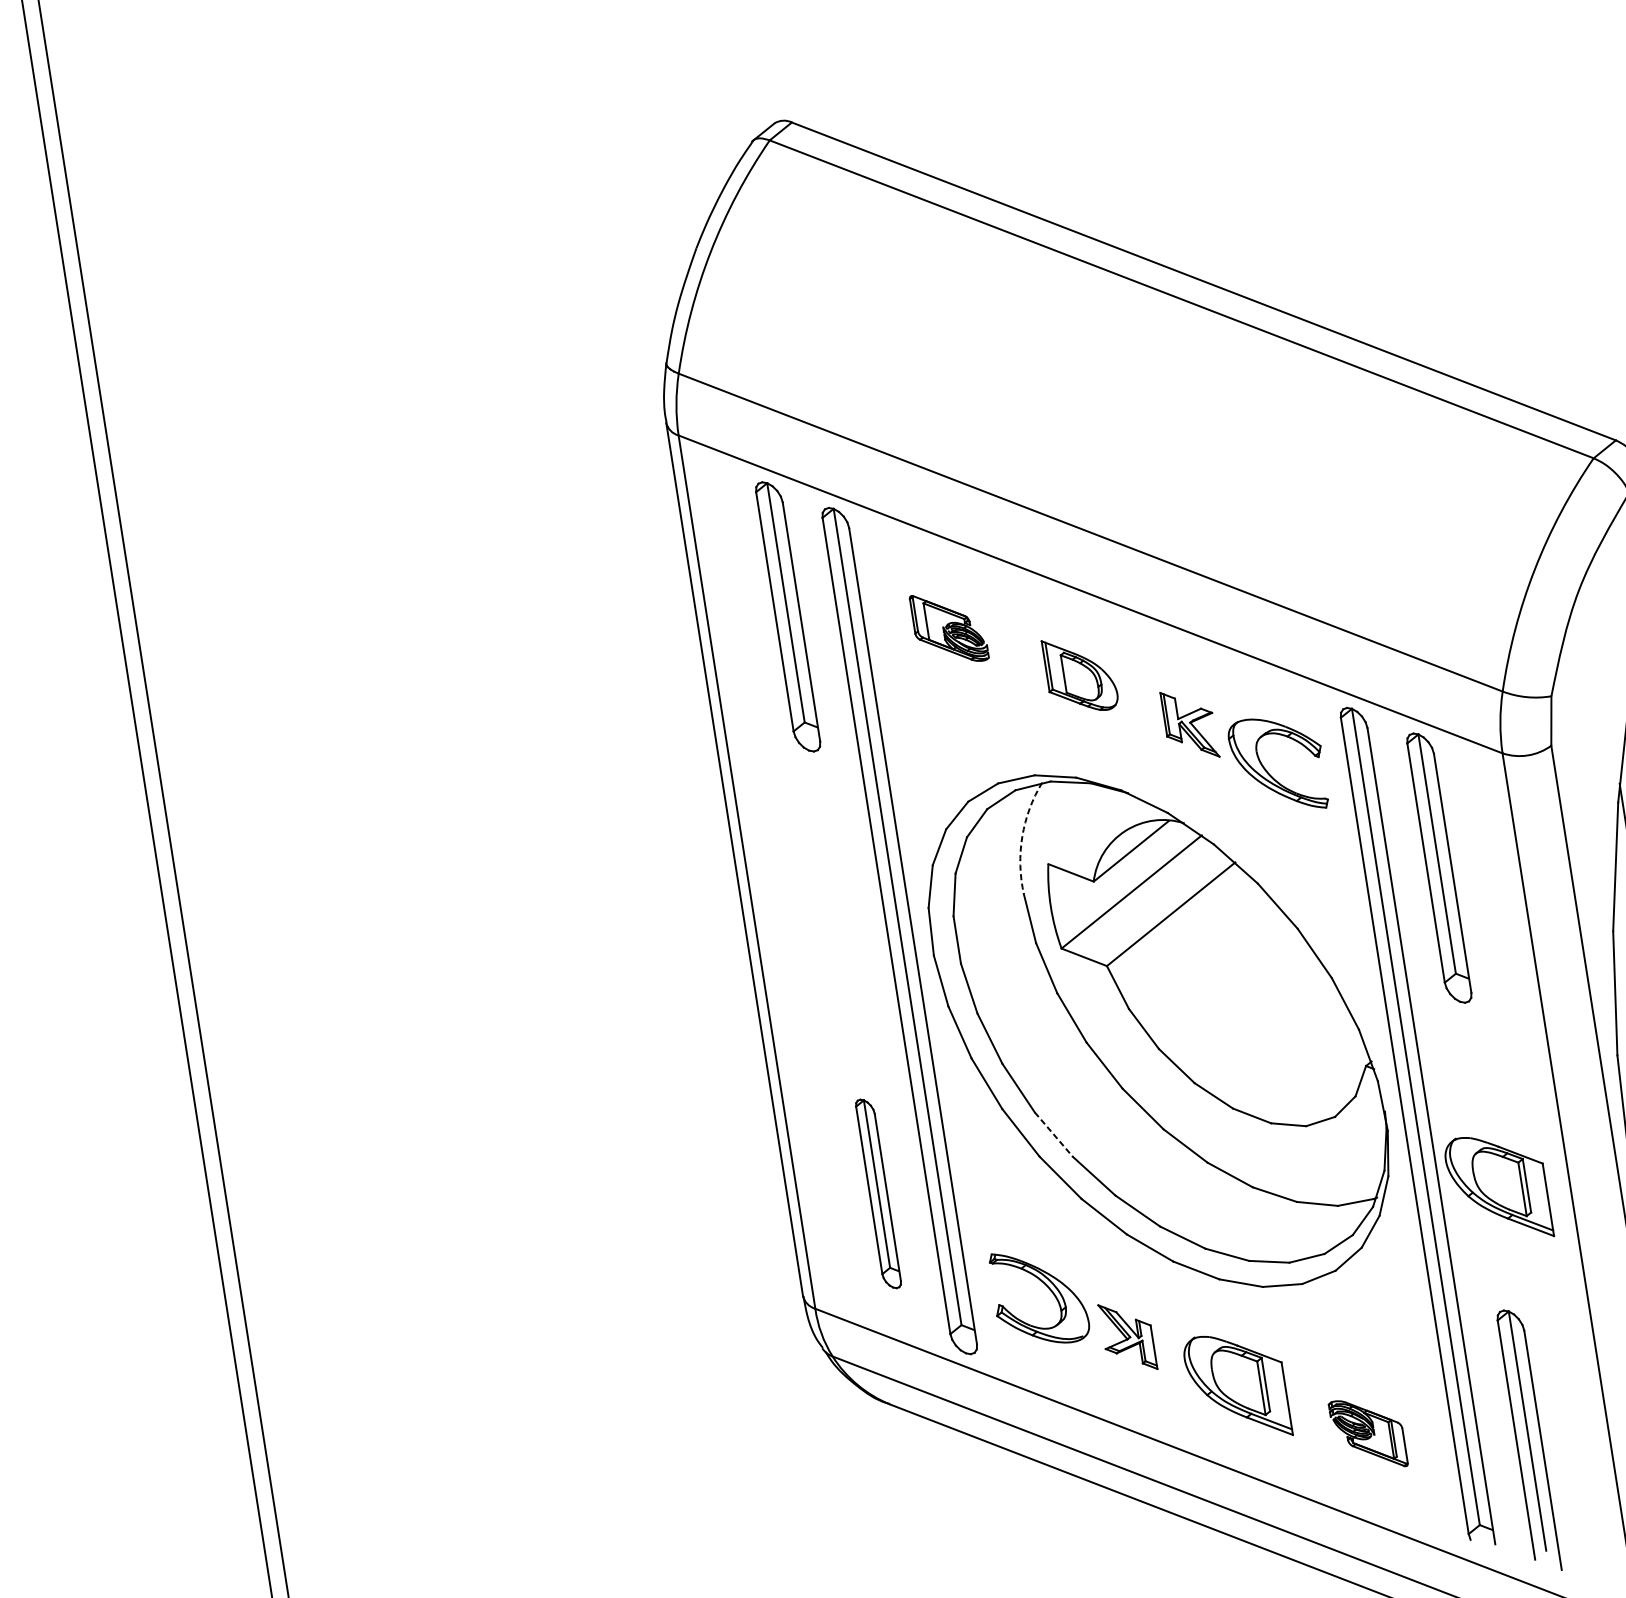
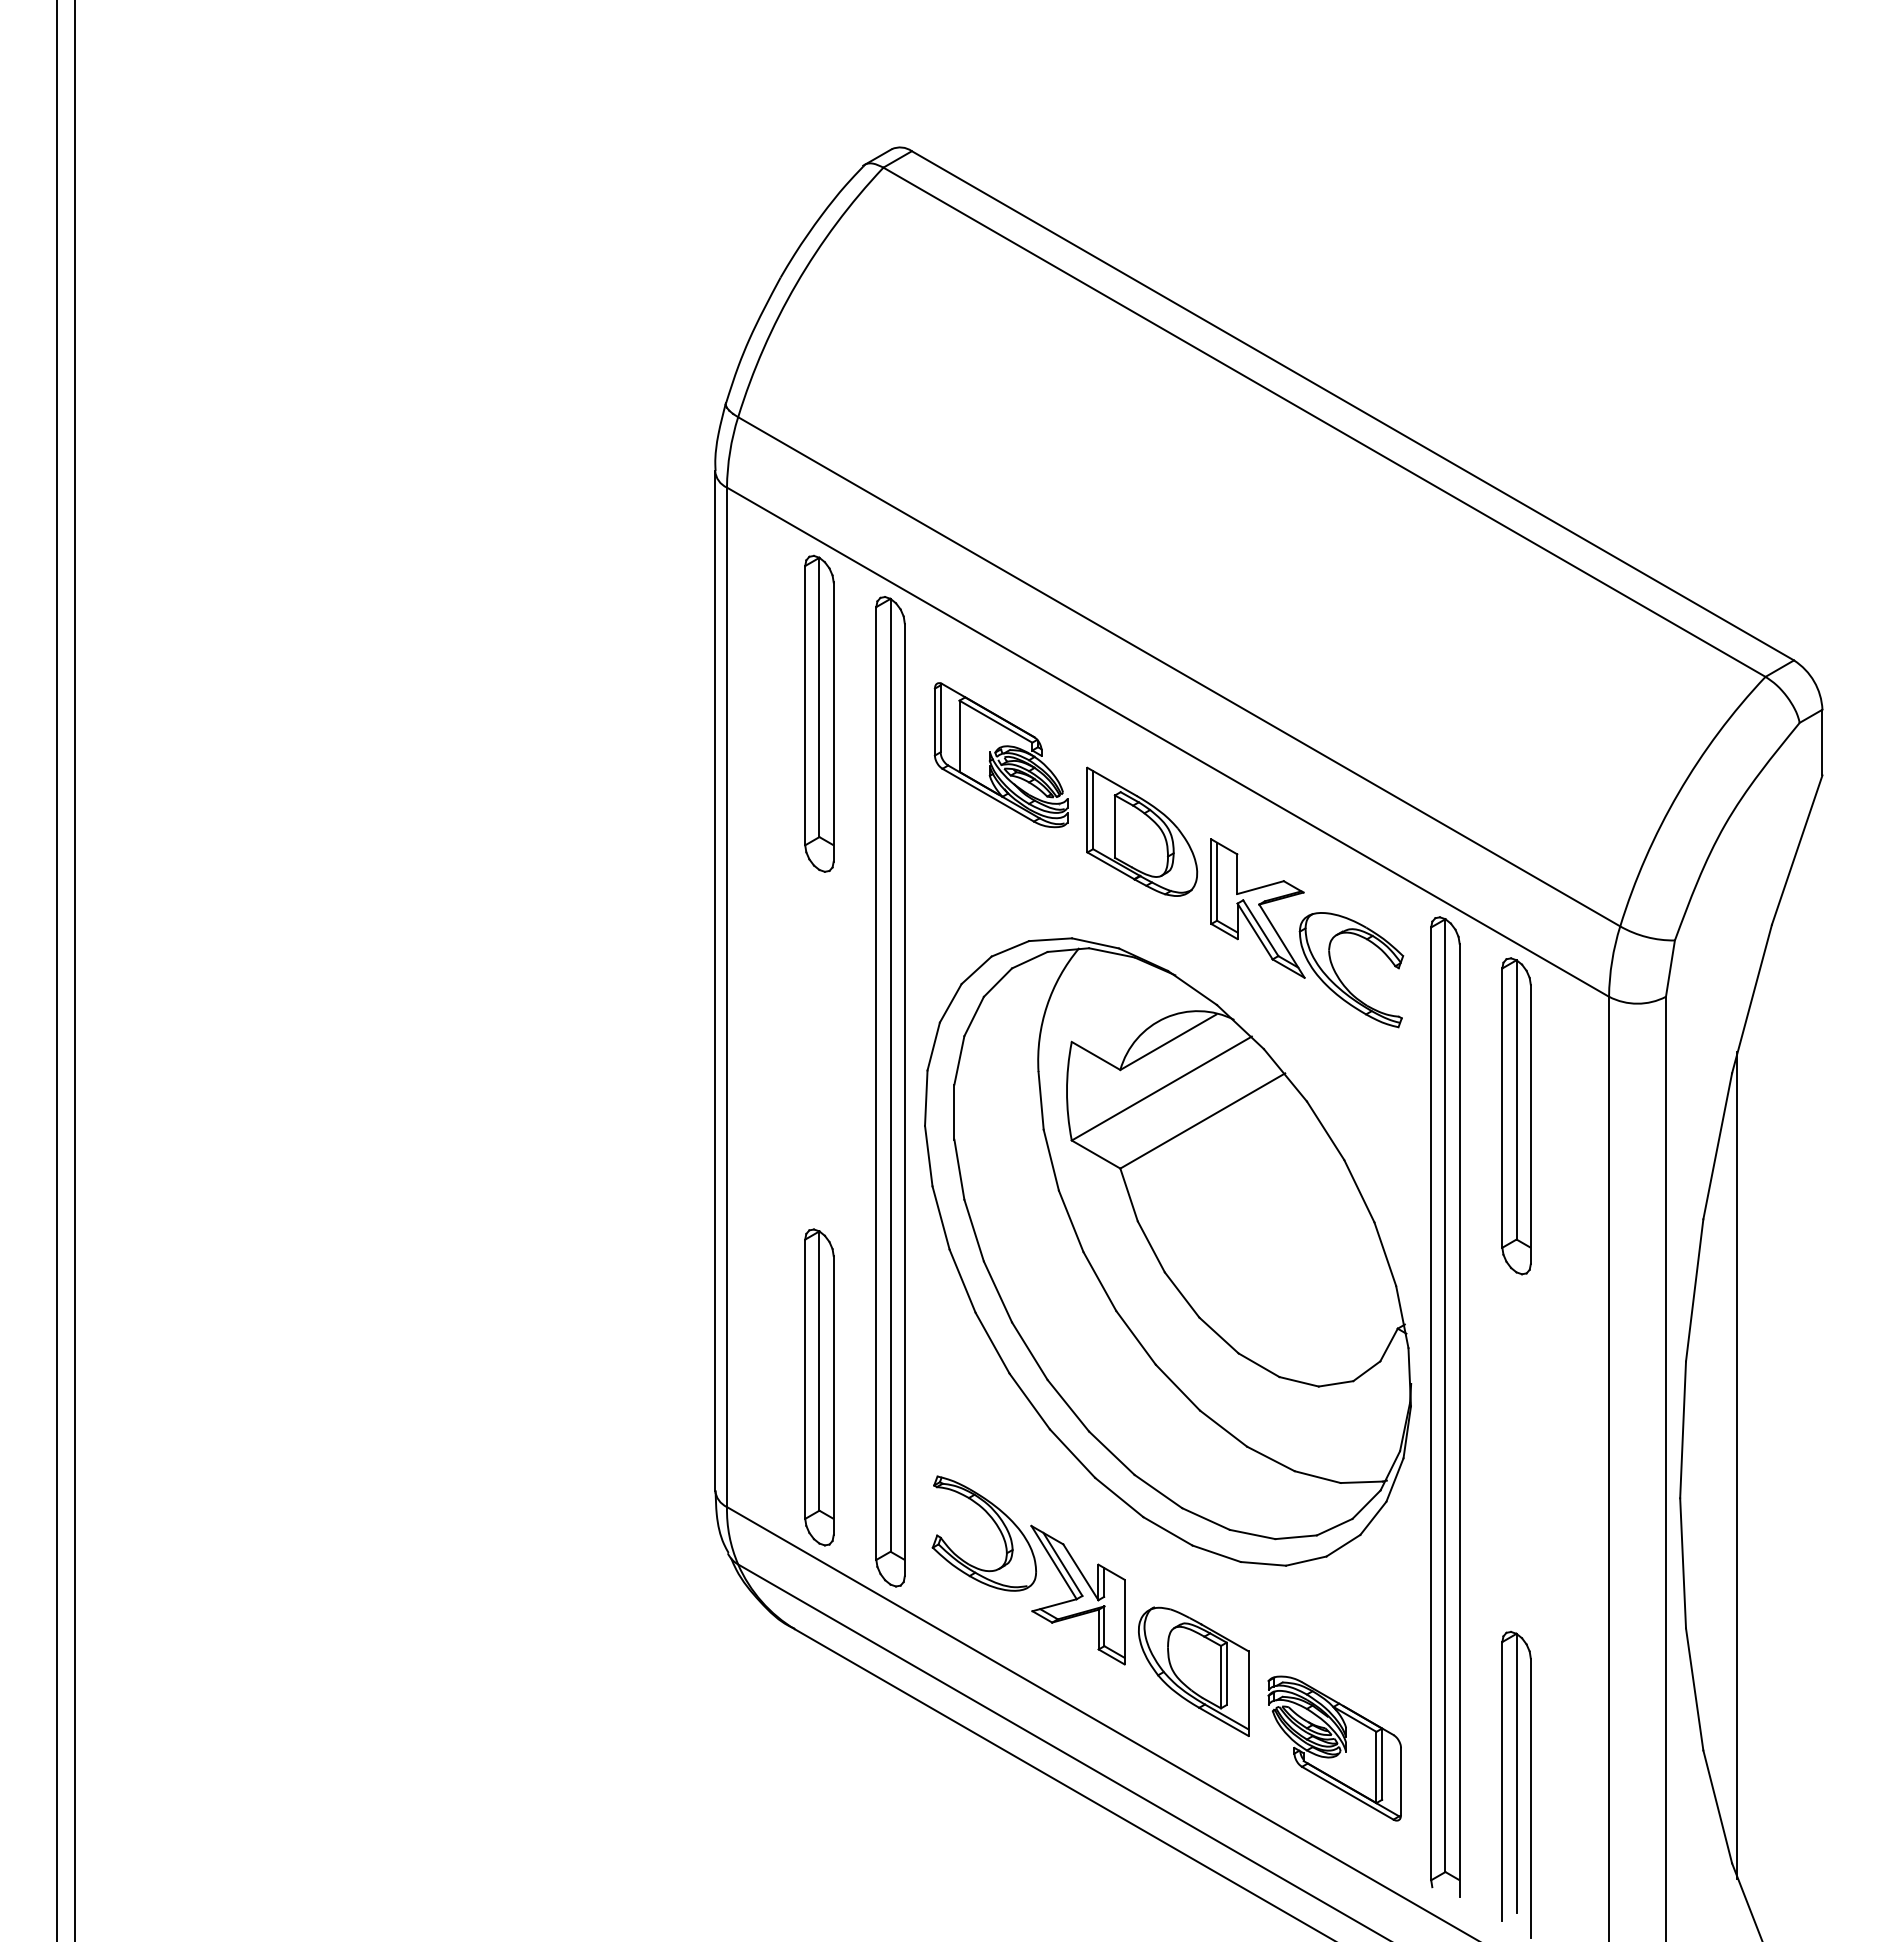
part: (948, 628) -> (1000, 755), size x1.67
part: (1080, 674) -> (1142, 831), size x1.43
part: (1189, 724) -> (1257, 908), size x1.67
arc: (1022, 837) -> (1047, 1006), dashed -> solid
line: (1053, 1134) -> (1029, 1351), dashed -> solid
part: (1498, 1188) -> (1526, 1491), removed
part: (878, 1193) -> (819, 1387), size x1.43
part: (1127, 1336) -> (1077, 1594), size x1.67
part: (1368, 1434) -> (1334, 1748), size x1.67

